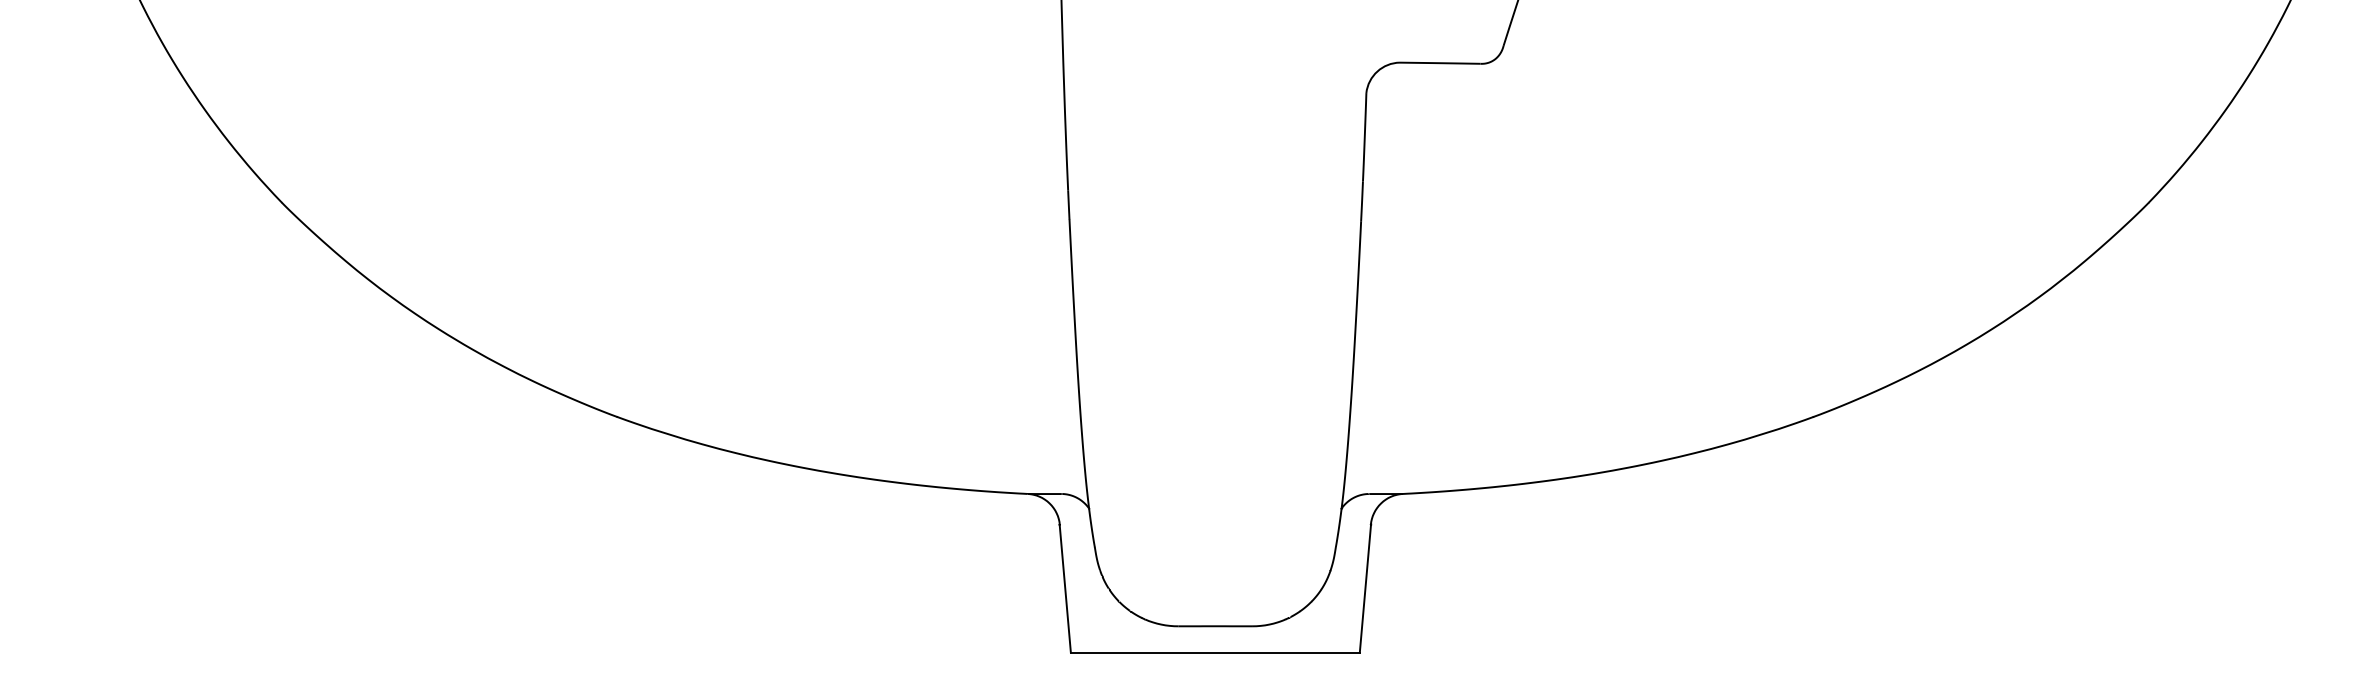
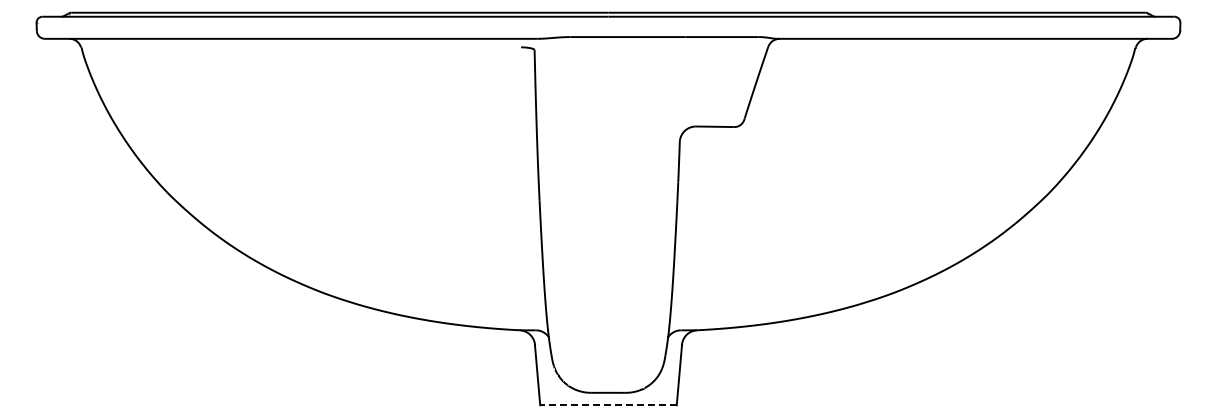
line: (1215, 653) -> (608, 405), solid -> dashed

